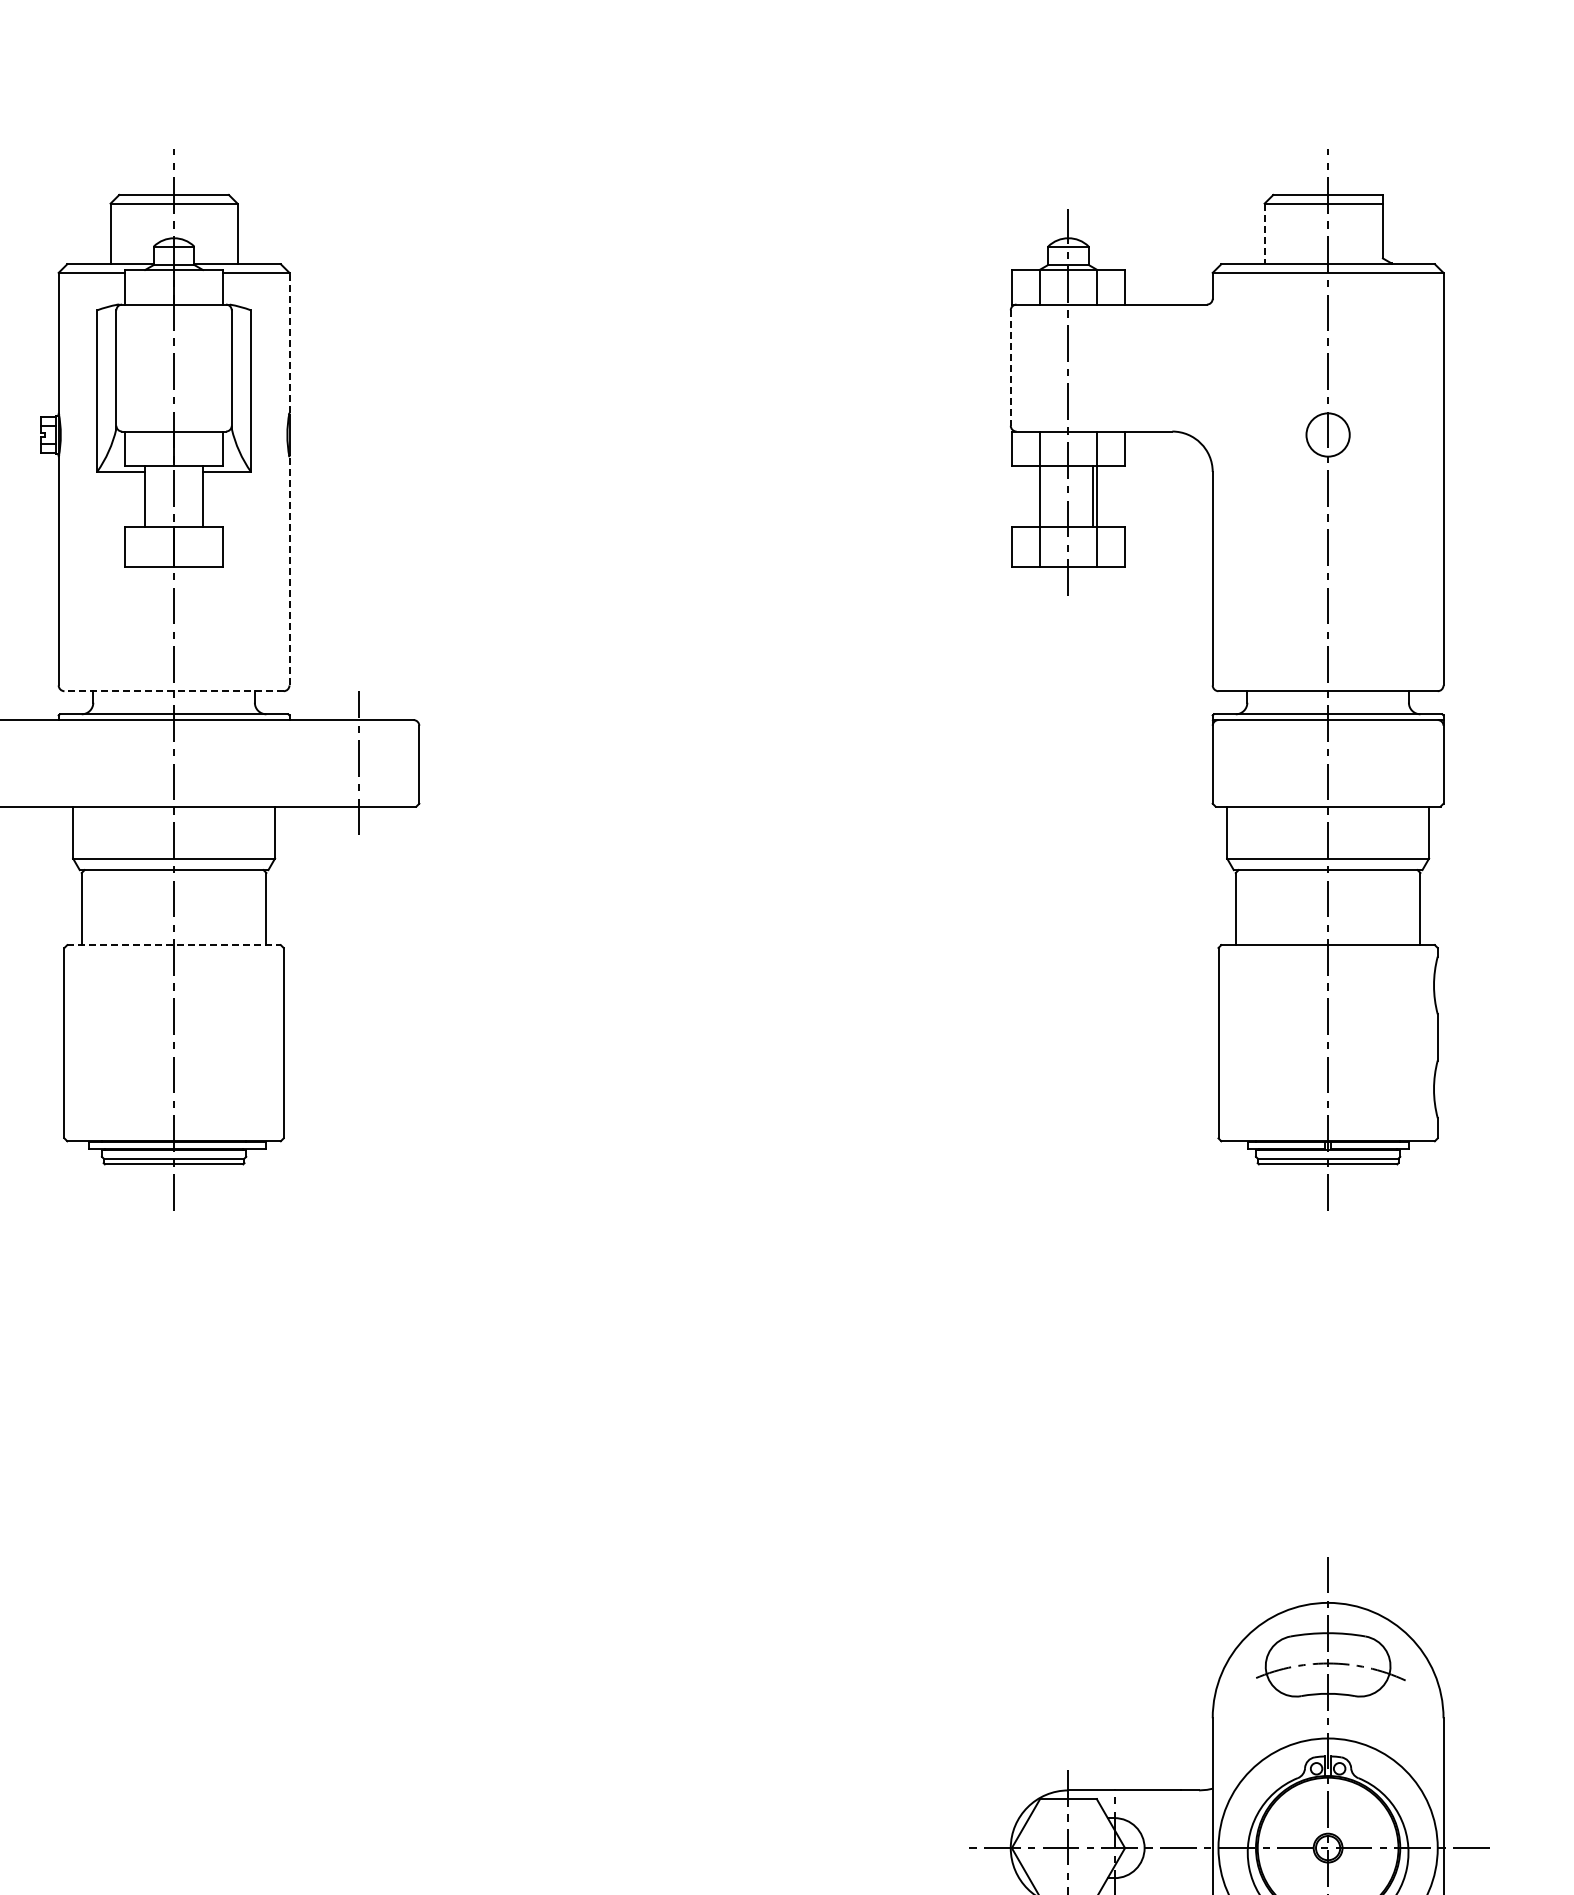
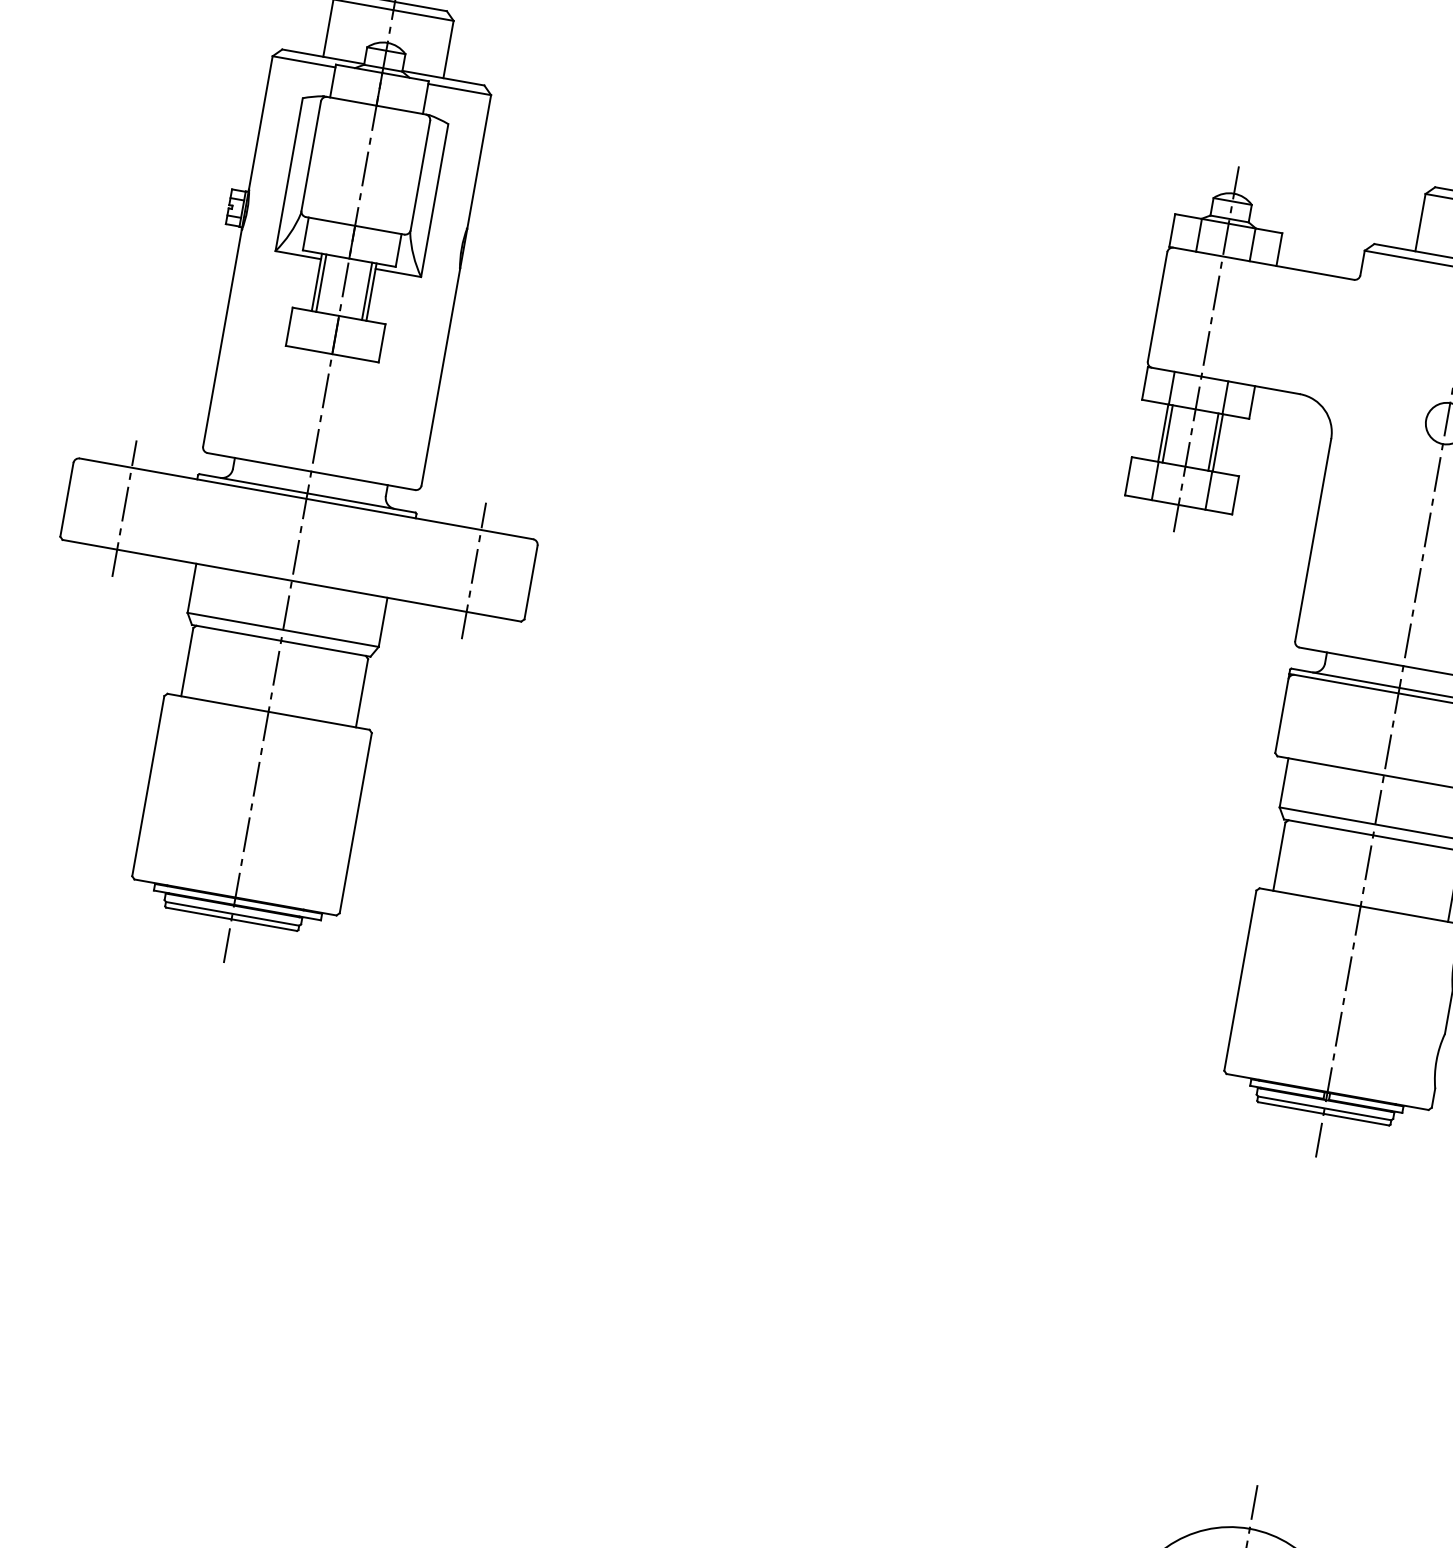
line: (1264, 234) -> (1420, 223), dashed -> solid
line: (289, 342) -> (479, 161), dashed -> solid
line: (1010, 368) -> (1157, 307), dashed -> solid
line: (149, 496) -> (320, 283), added
line: (198, 496) -> (367, 291), added
line: (1044, 496) -> (1167, 434), added
line: (289, 570) -> (440, 376), dashed -> solid
line: (174, 691) -> (311, 471), dashed -> solid
line: (174, 945) -> (268, 712), dashed -> solid

